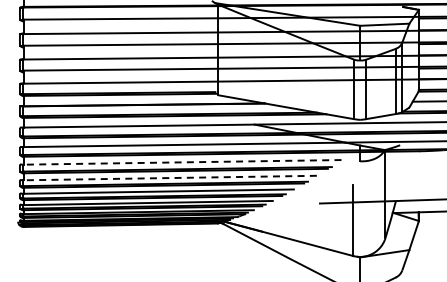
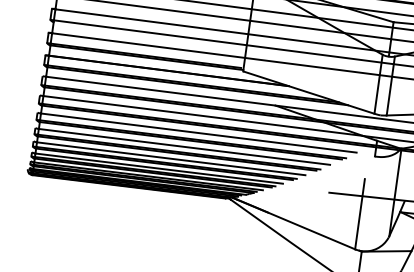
line: (182, 162) -> (198, 133), dashed -> solid
line: (170, 178) -> (184, 147), dashed -> solid

